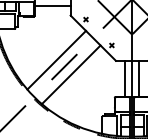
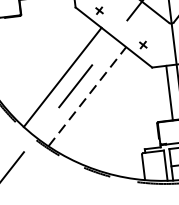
line: (71, 74) -> (87, 96), solid -> dashed

